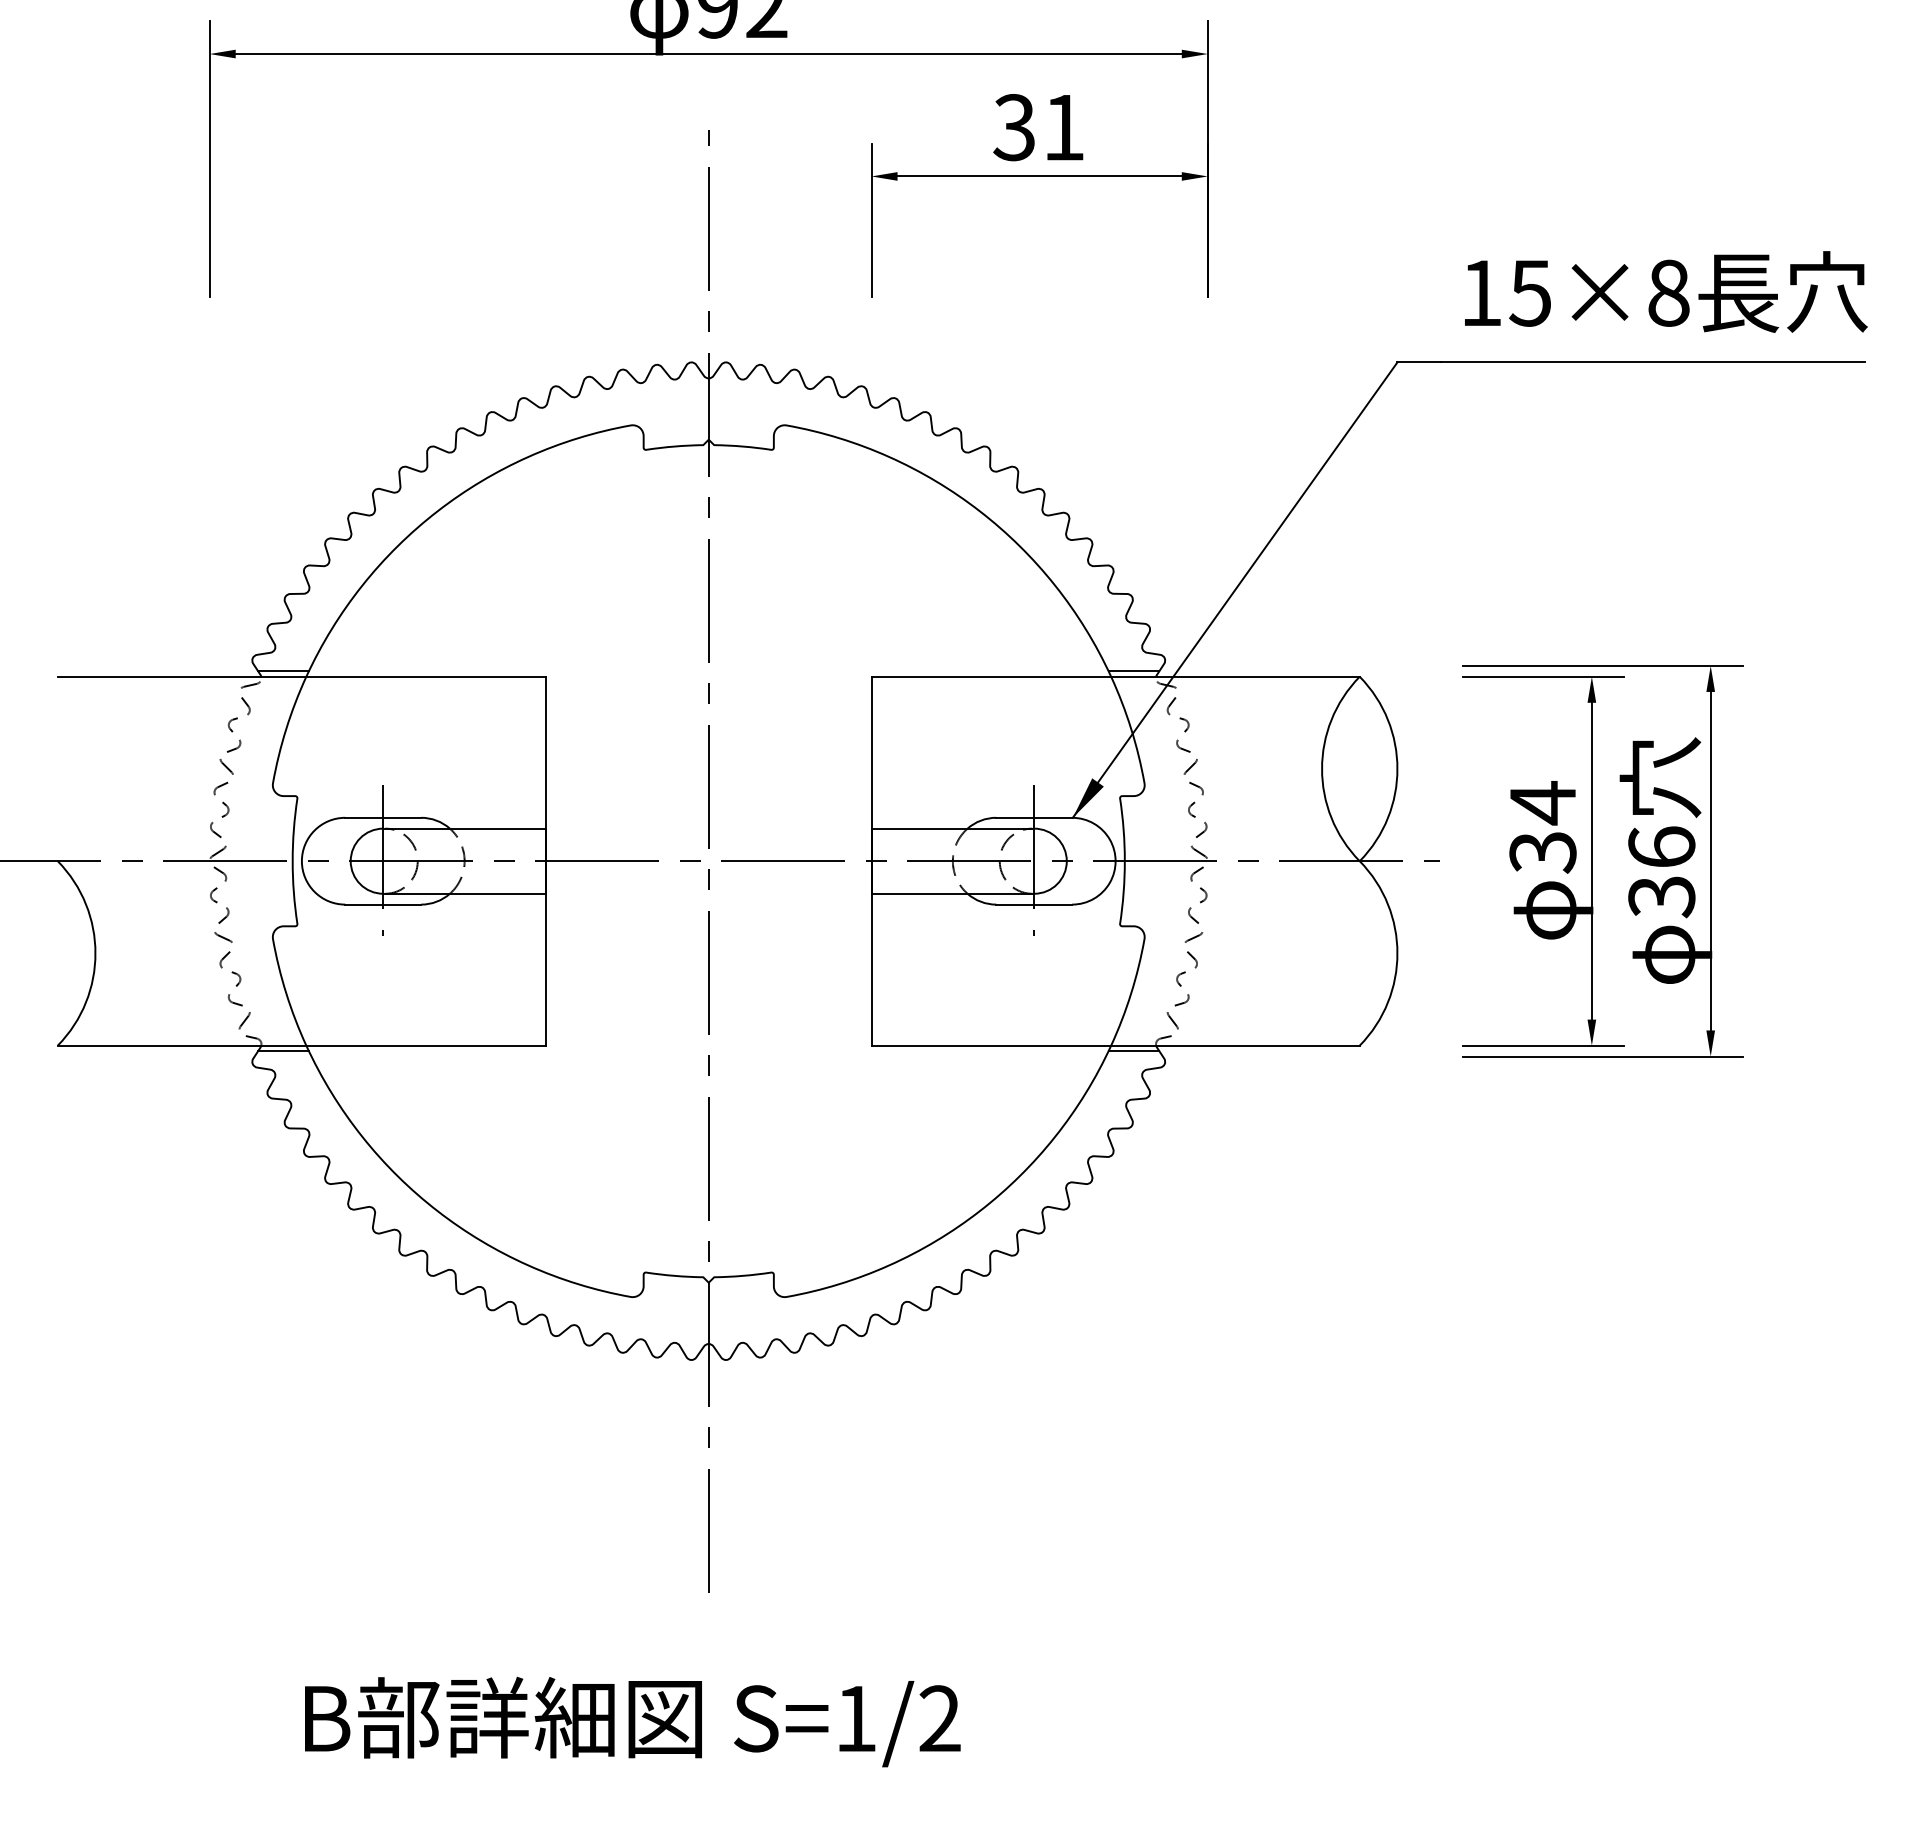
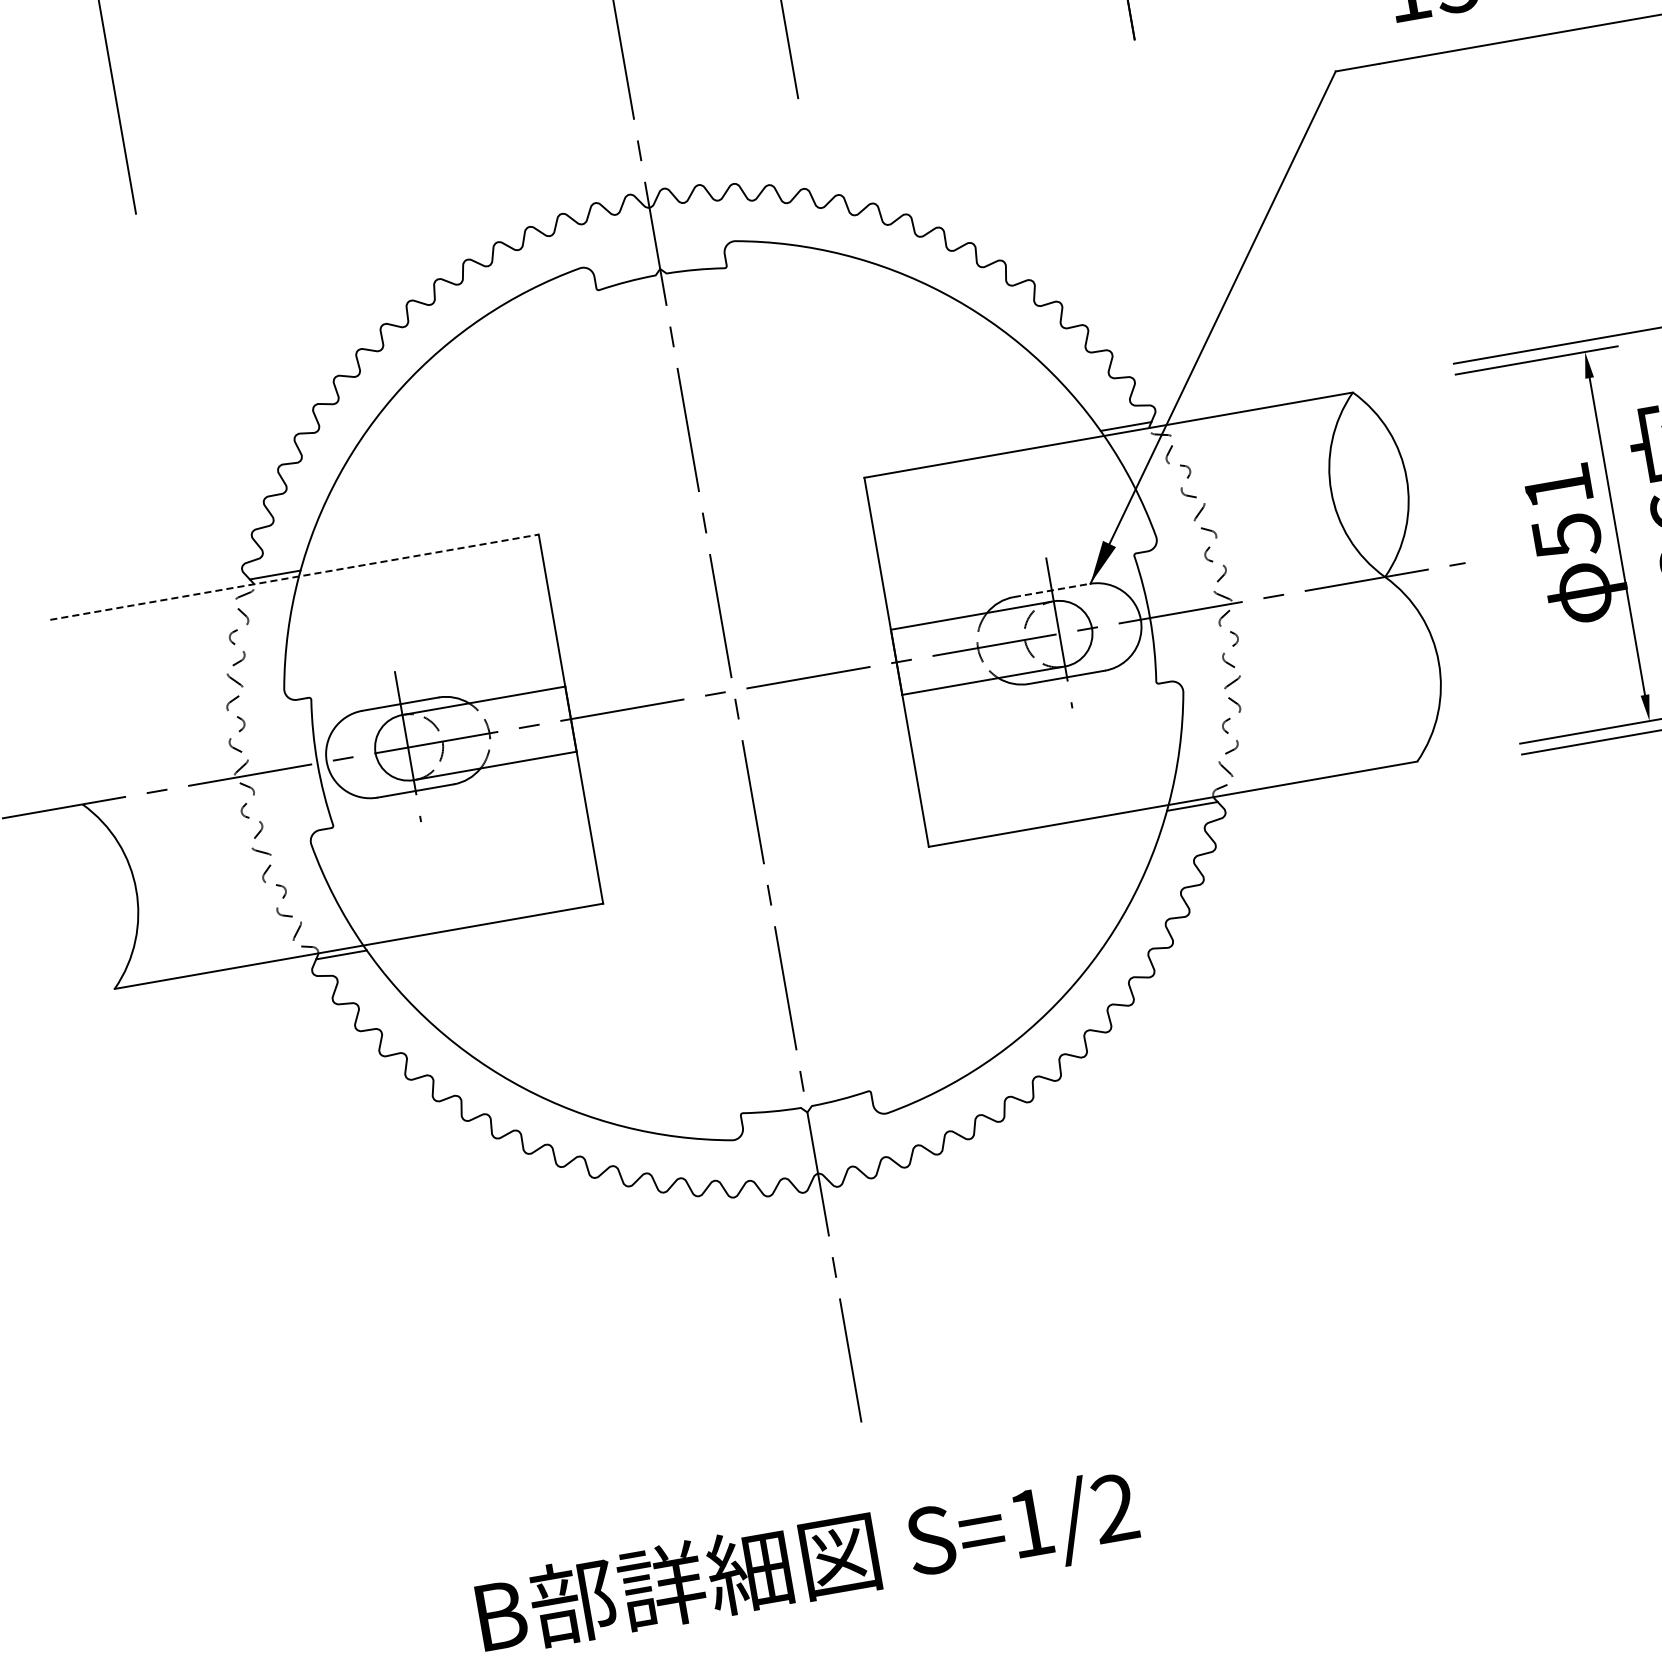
line: (302, 676) -> (295, 576), solid -> dashed
line: (1034, 817) -> (1052, 590), solid -> dashed
text: (1542, 827) -> (1562, 511), 34 -> 51

